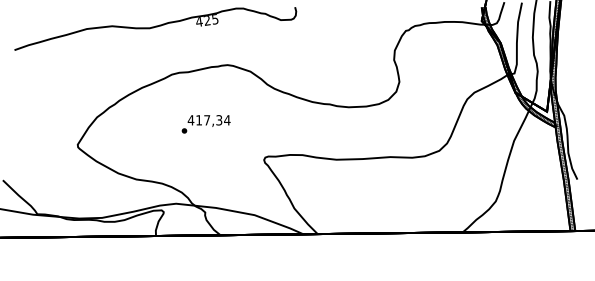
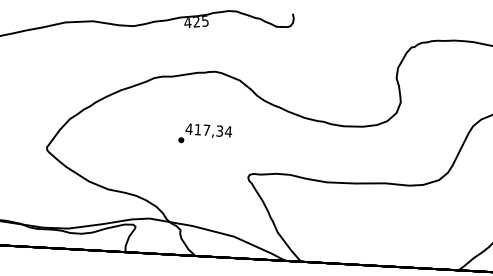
text: (205, 124) -> (204, 134), moved

